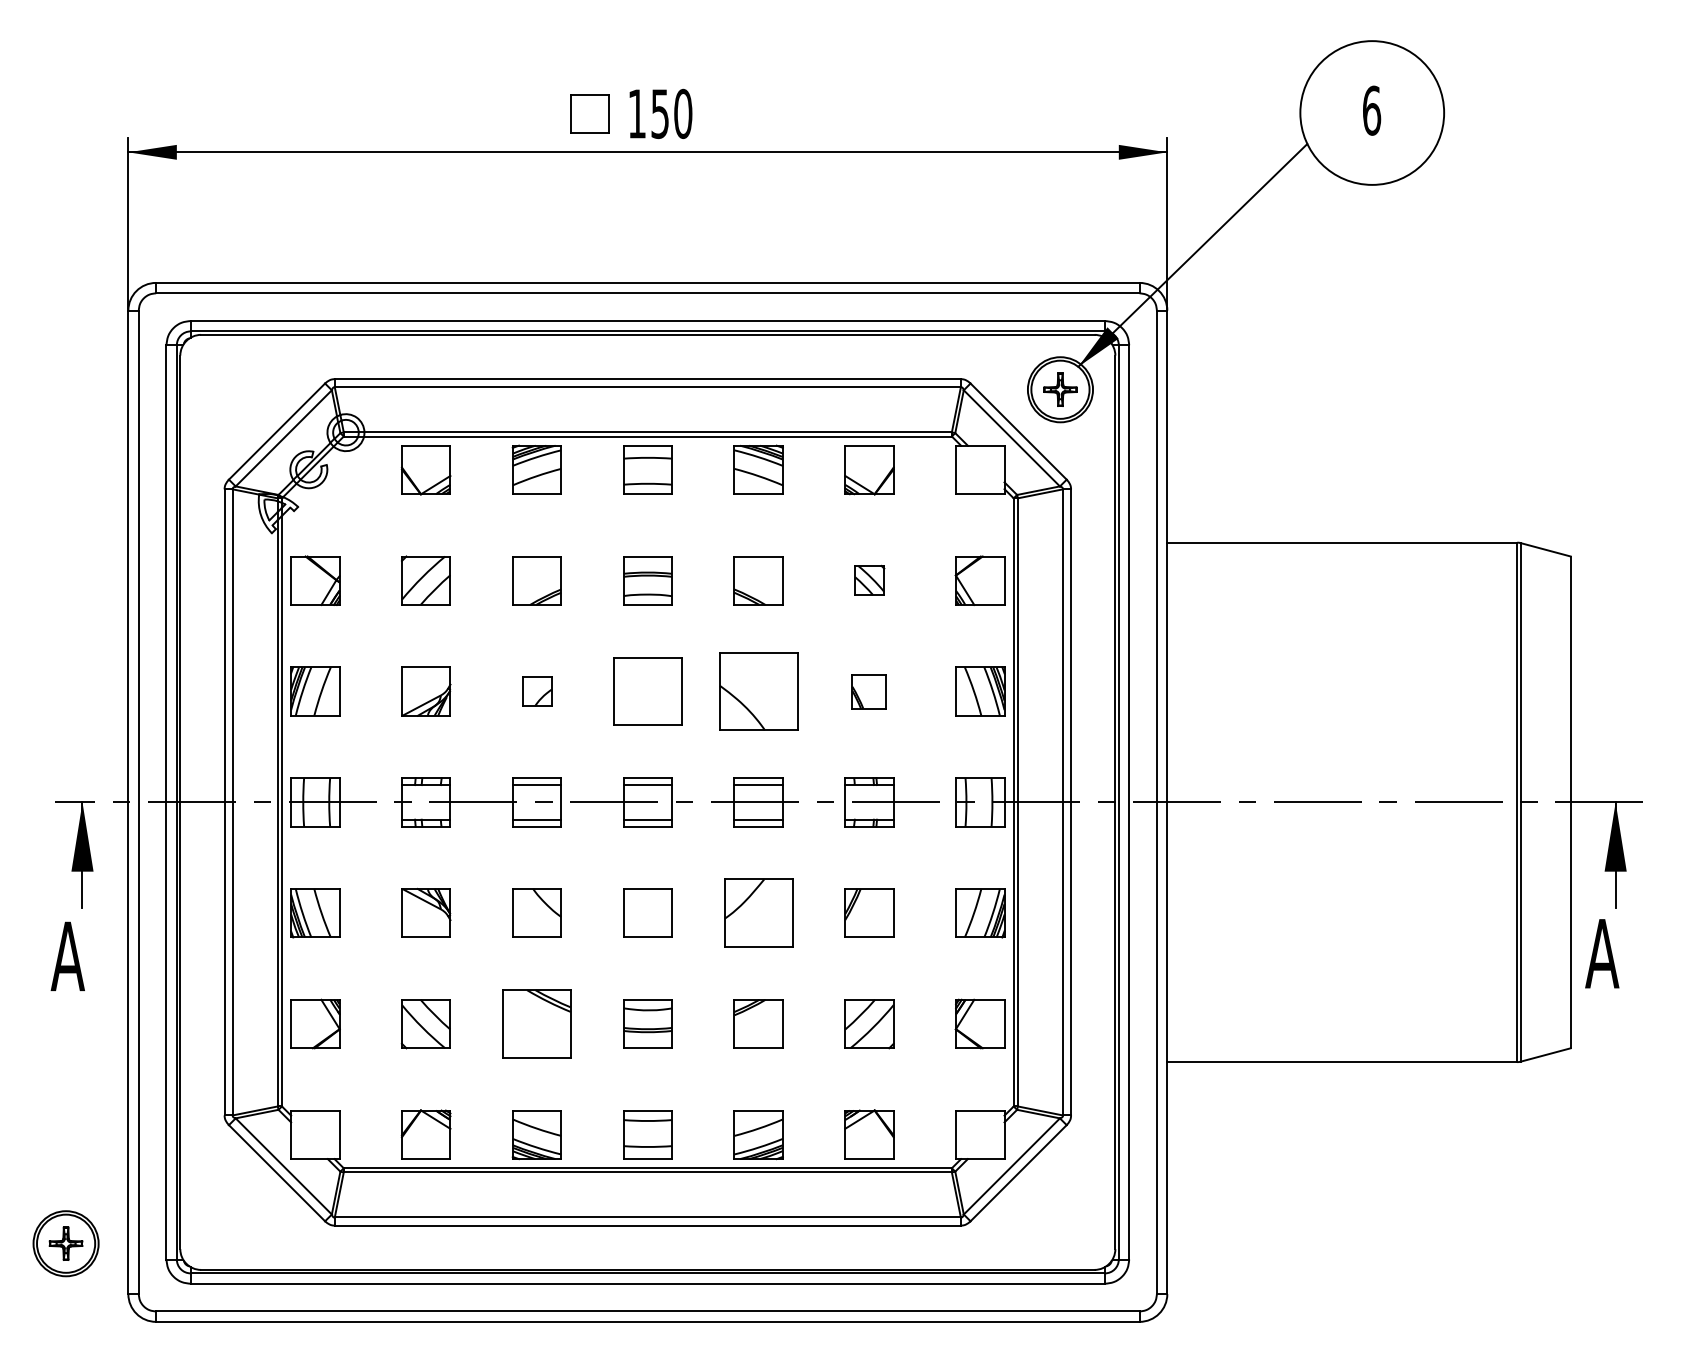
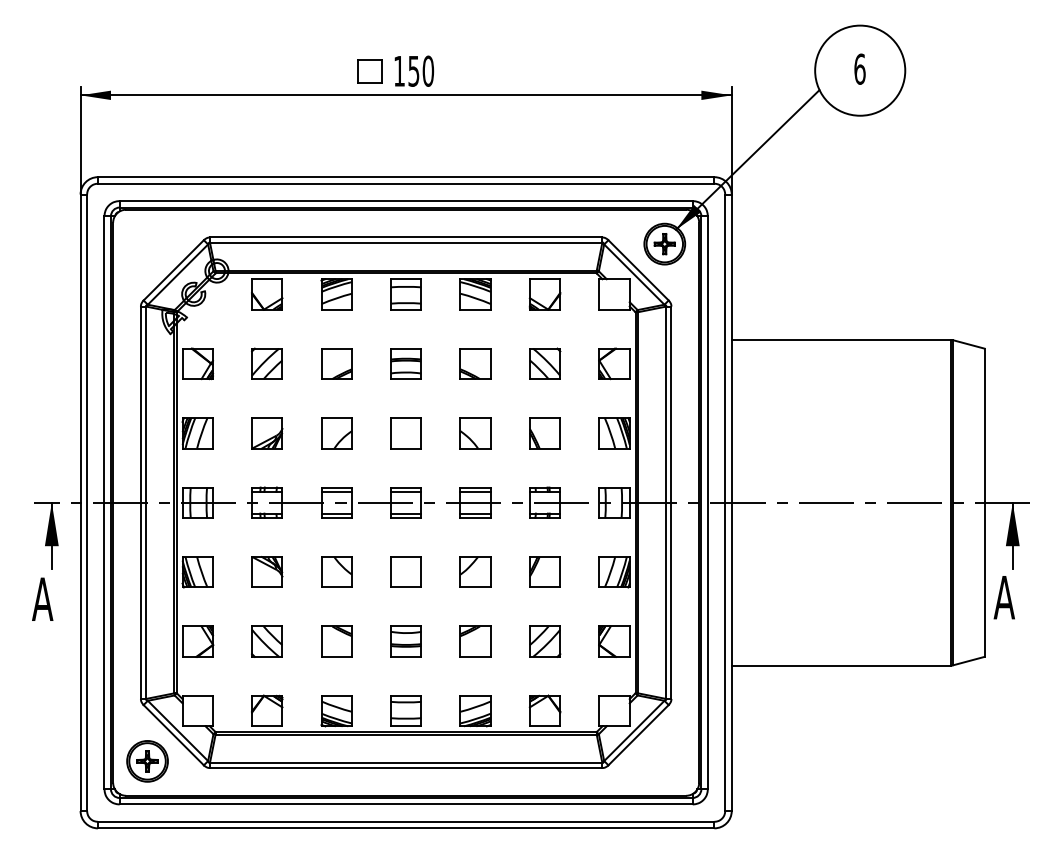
part: (870, 580) -> (545, 363), size x1.67
part: (536, 691) -> (336, 433), size x1.67
part: (646, 691) -> (405, 433), size x0.71
part: (758, 691) -> (475, 433), size x0.62
part: (868, 691) -> (544, 433), size x1.43
part: (758, 912) -> (475, 571), size x0.71
part: (536, 1023) -> (336, 641), size x0.71
part: (66, 1243) -> (147, 761), moved

